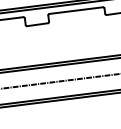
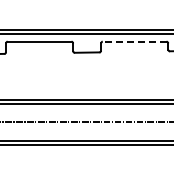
line: (76, 10) -> (134, 41), solid -> dashed

